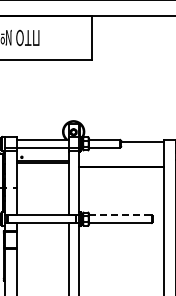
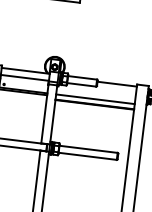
line: (120, 161) -> (94, 99), added
line: (120, 215) -> (88, 149), dashed -> solid

